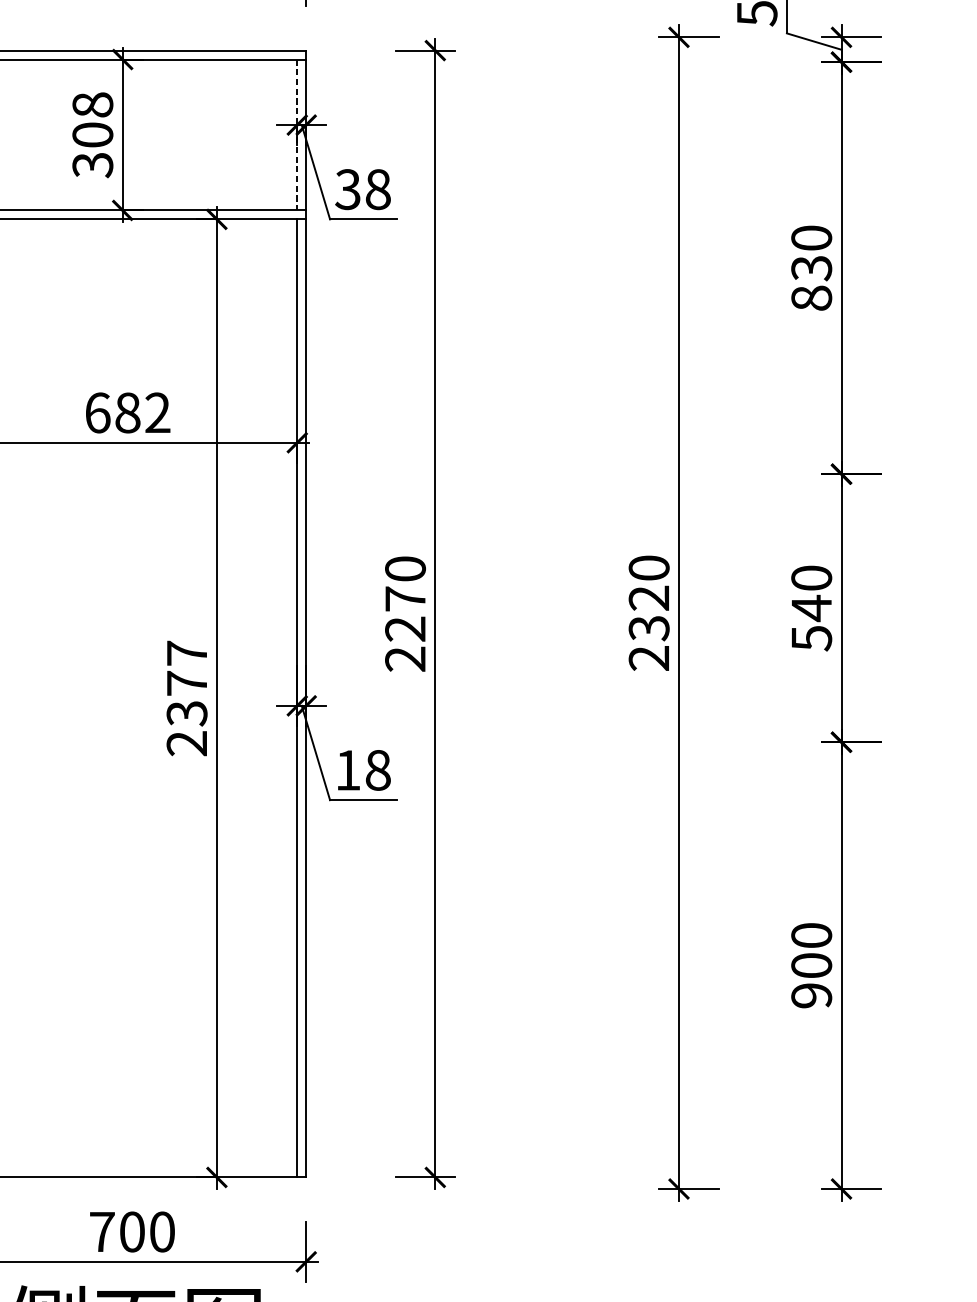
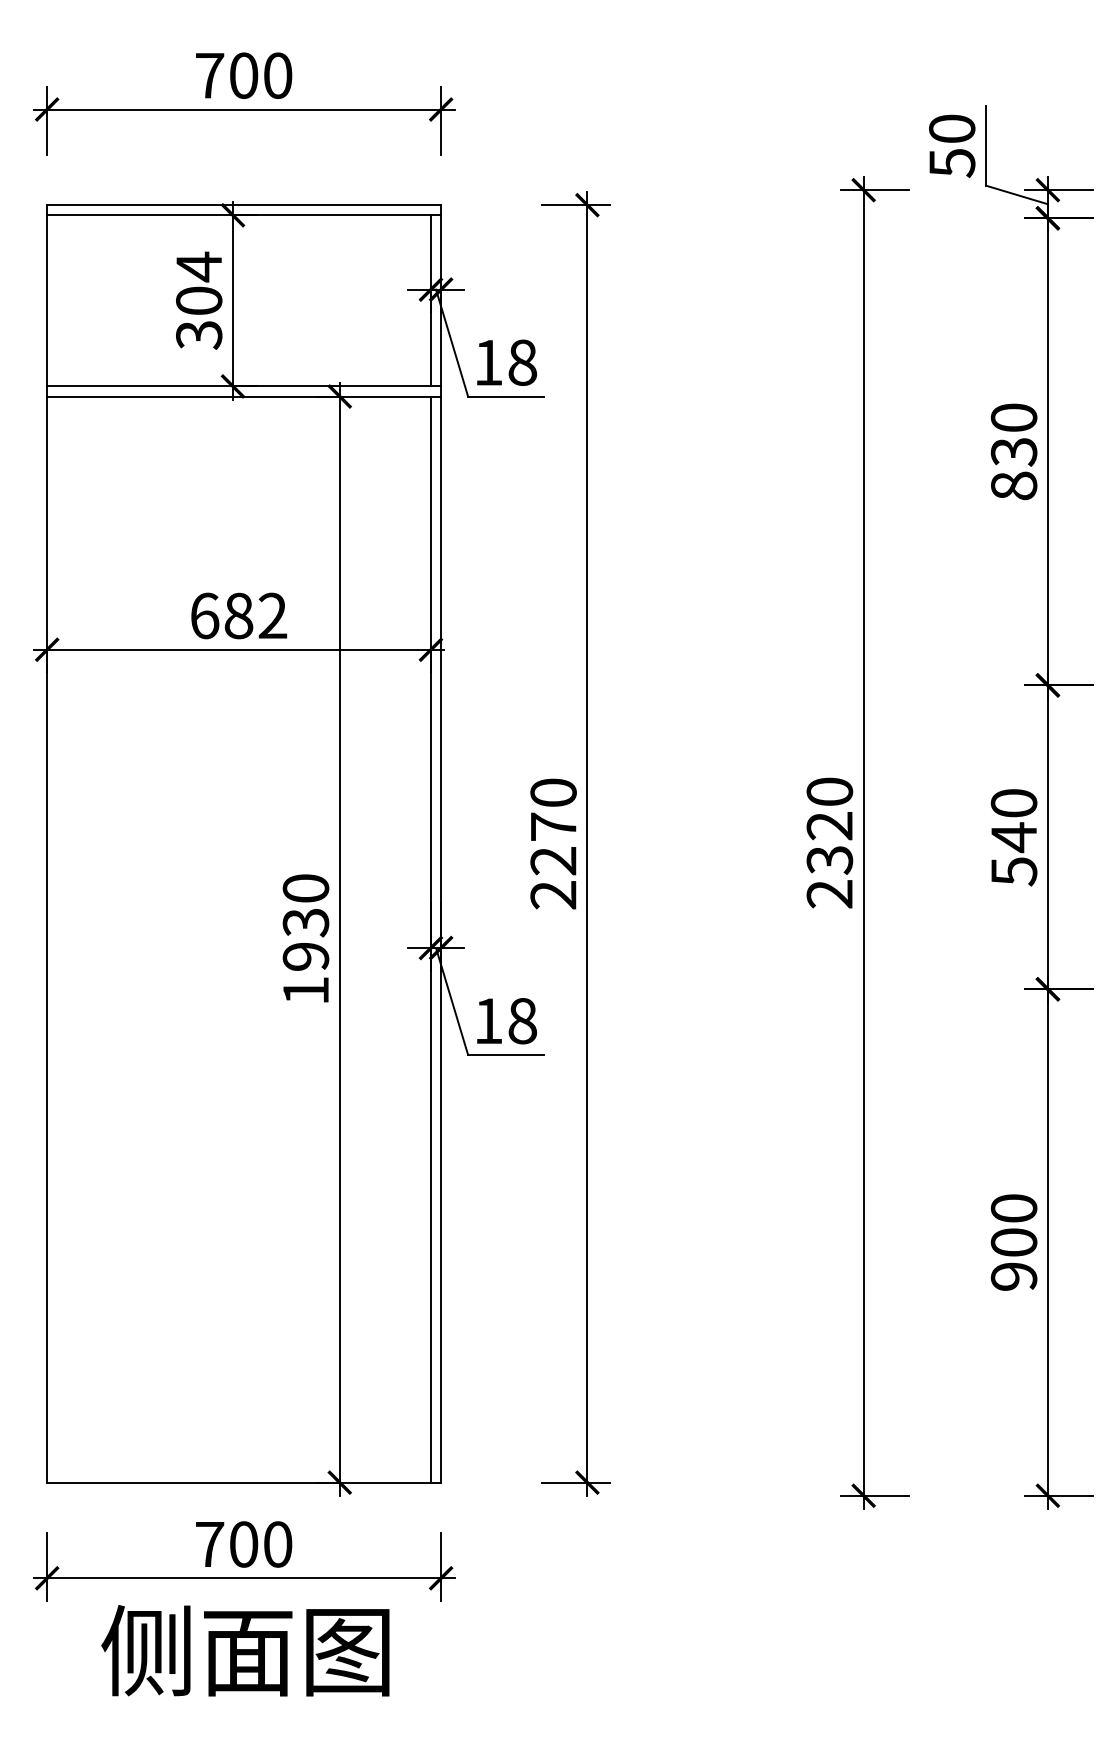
text: (93, 104) -> (199, 266), 308 -> 304
line: (296, 134) -> (430, 300), dashed -> solid
text: (347, 189) -> (487, 362), 38 -> 18
text: (186, 698) -> (305, 939), 2377 -> 1930

